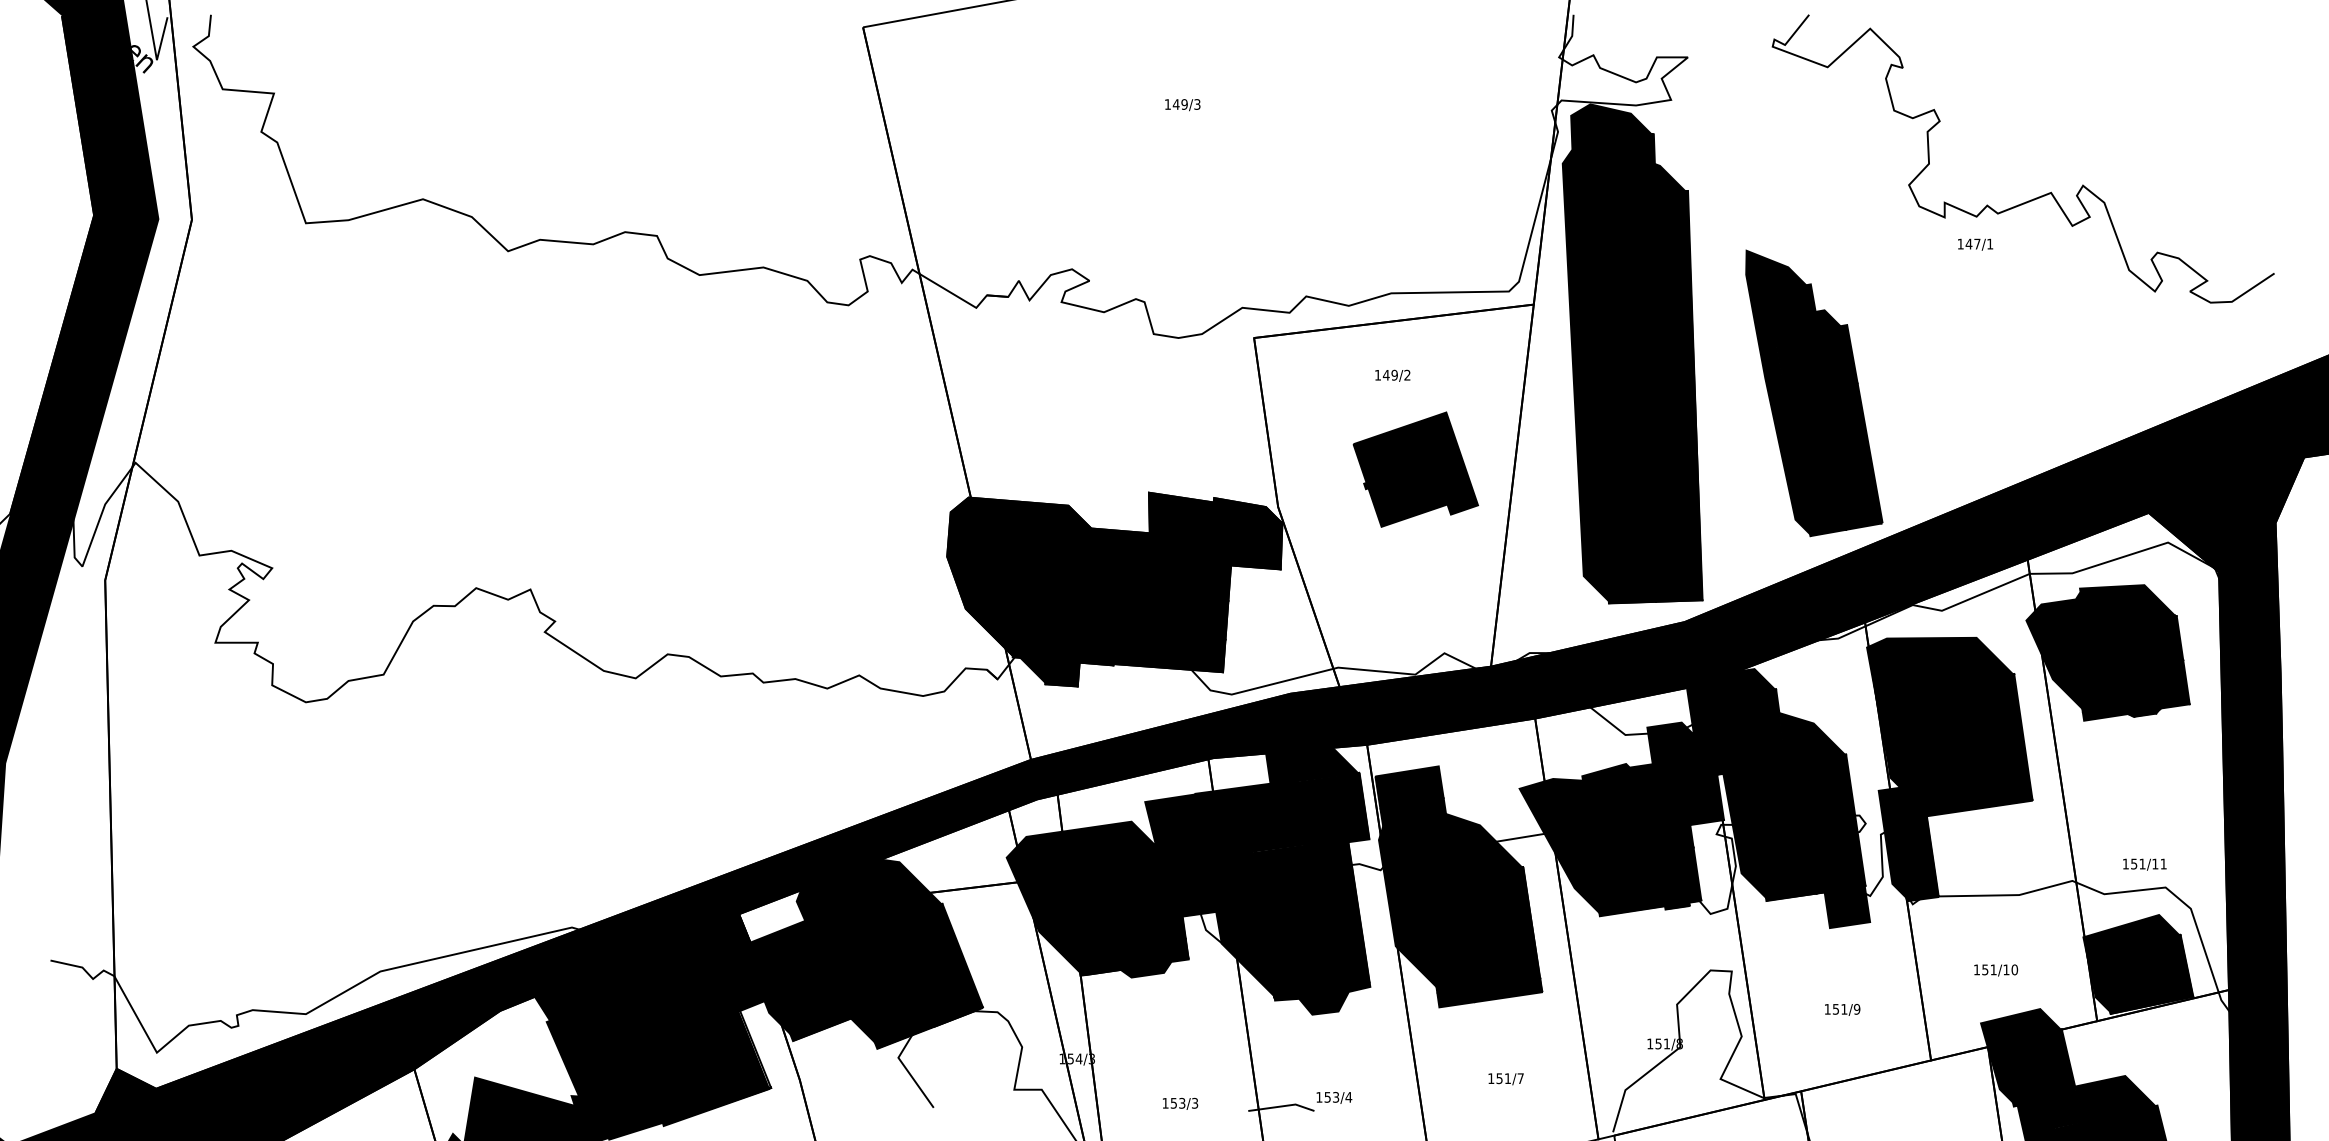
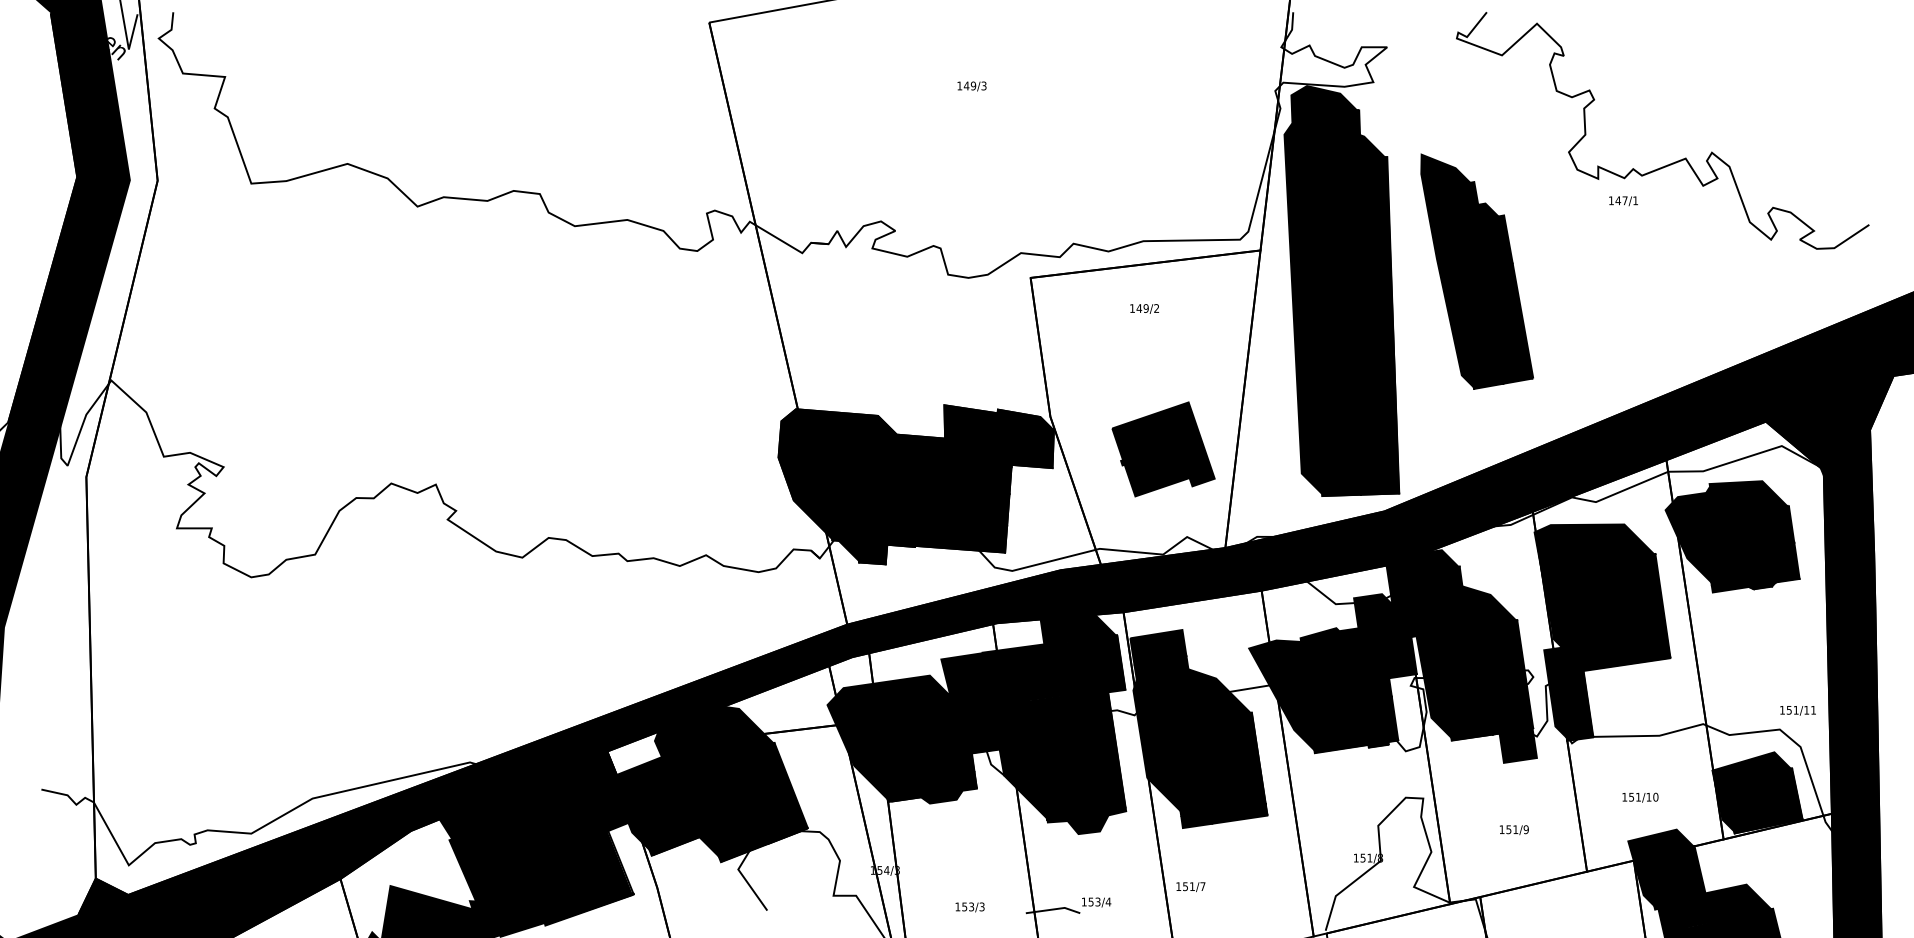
part: (1814, 393) -> (1477, 271), moved
part: (1415, 469) -> (1163, 449), moved
text: (2144, 864) -> (1797, 710), moved
text: (1505, 1079) -> (1190, 887), moved

